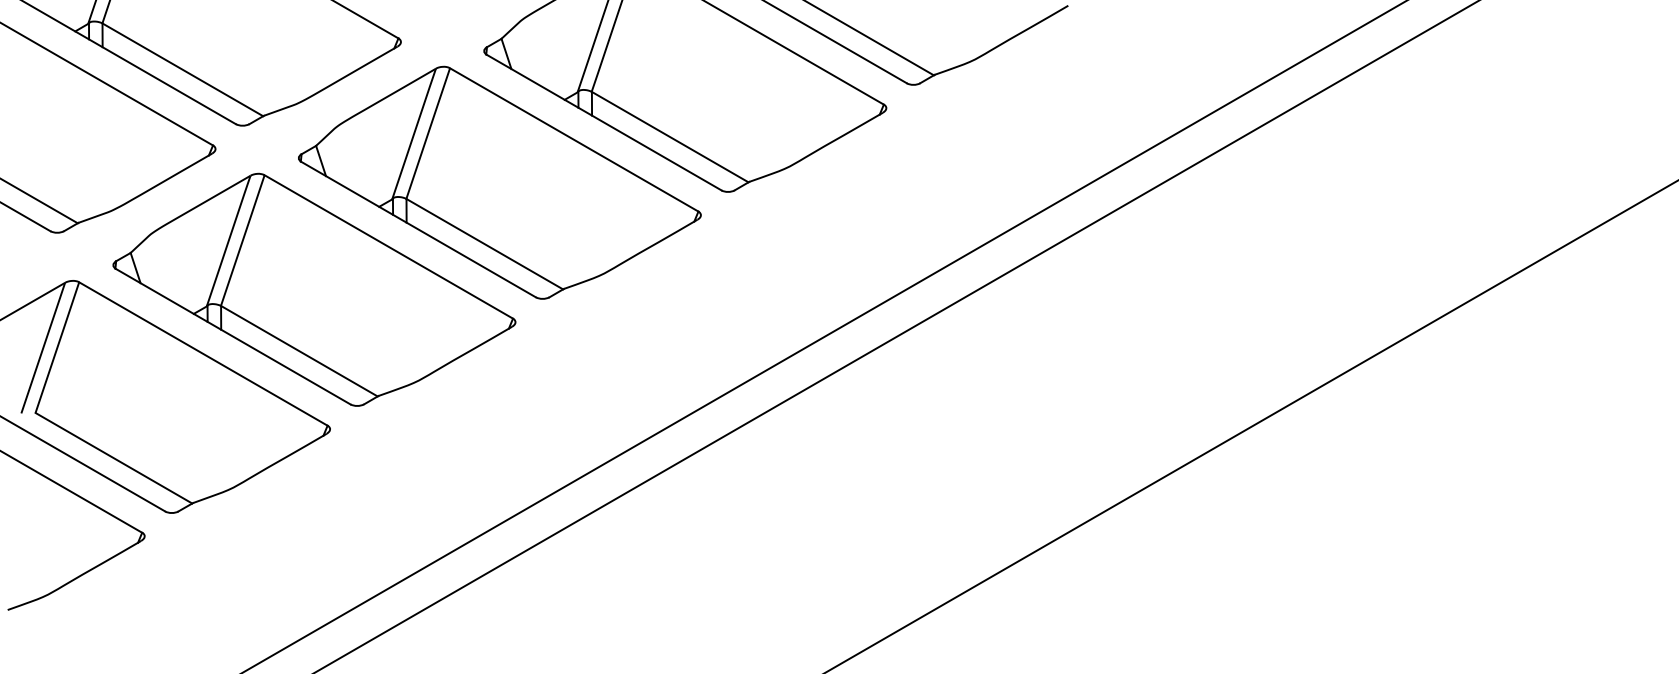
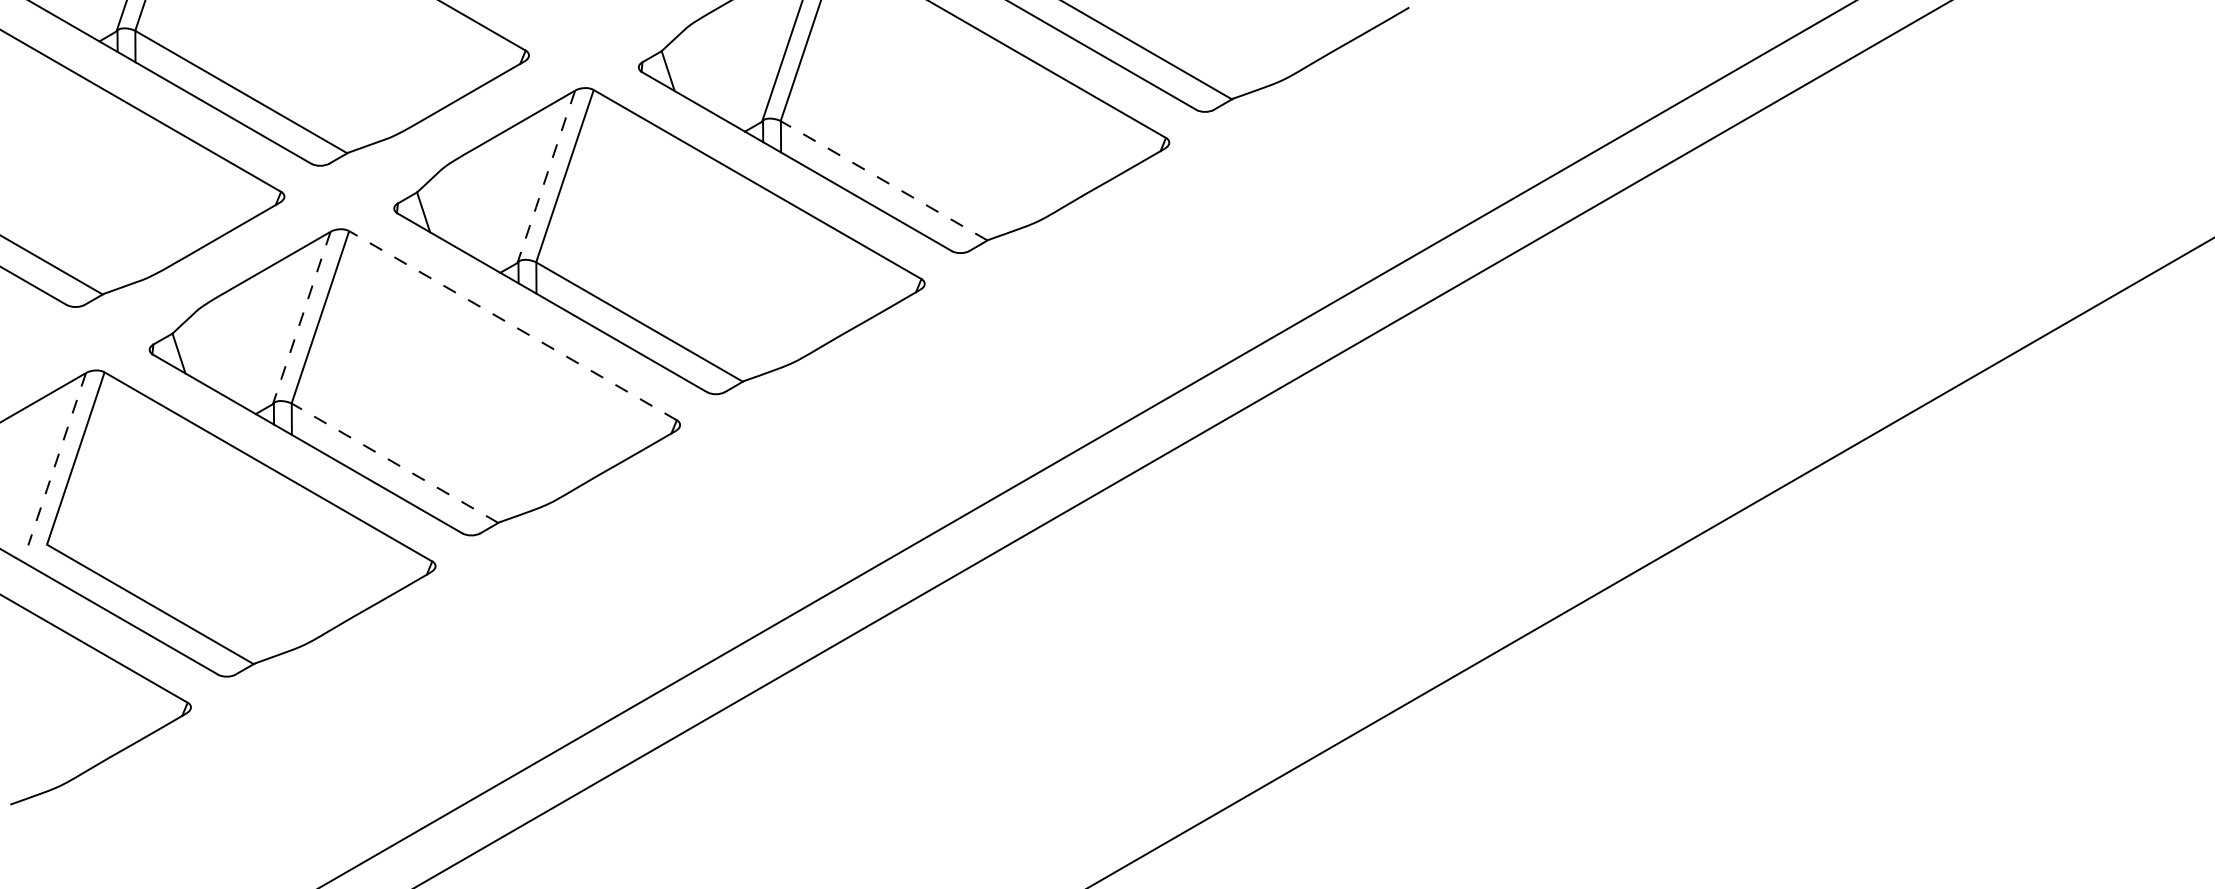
line: (414, 134) -> (546, 177), solid -> dashed
line: (669, 136) -> (883, 180), solid -> dashed
line: (228, 241) -> (301, 318), solid -> dashed
line: (388, 246) -> (512, 325), solid -> dashed
line: (43, 348) -> (57, 459), solid -> dashed
line: (298, 350) -> (394, 462), solid -> dashed

